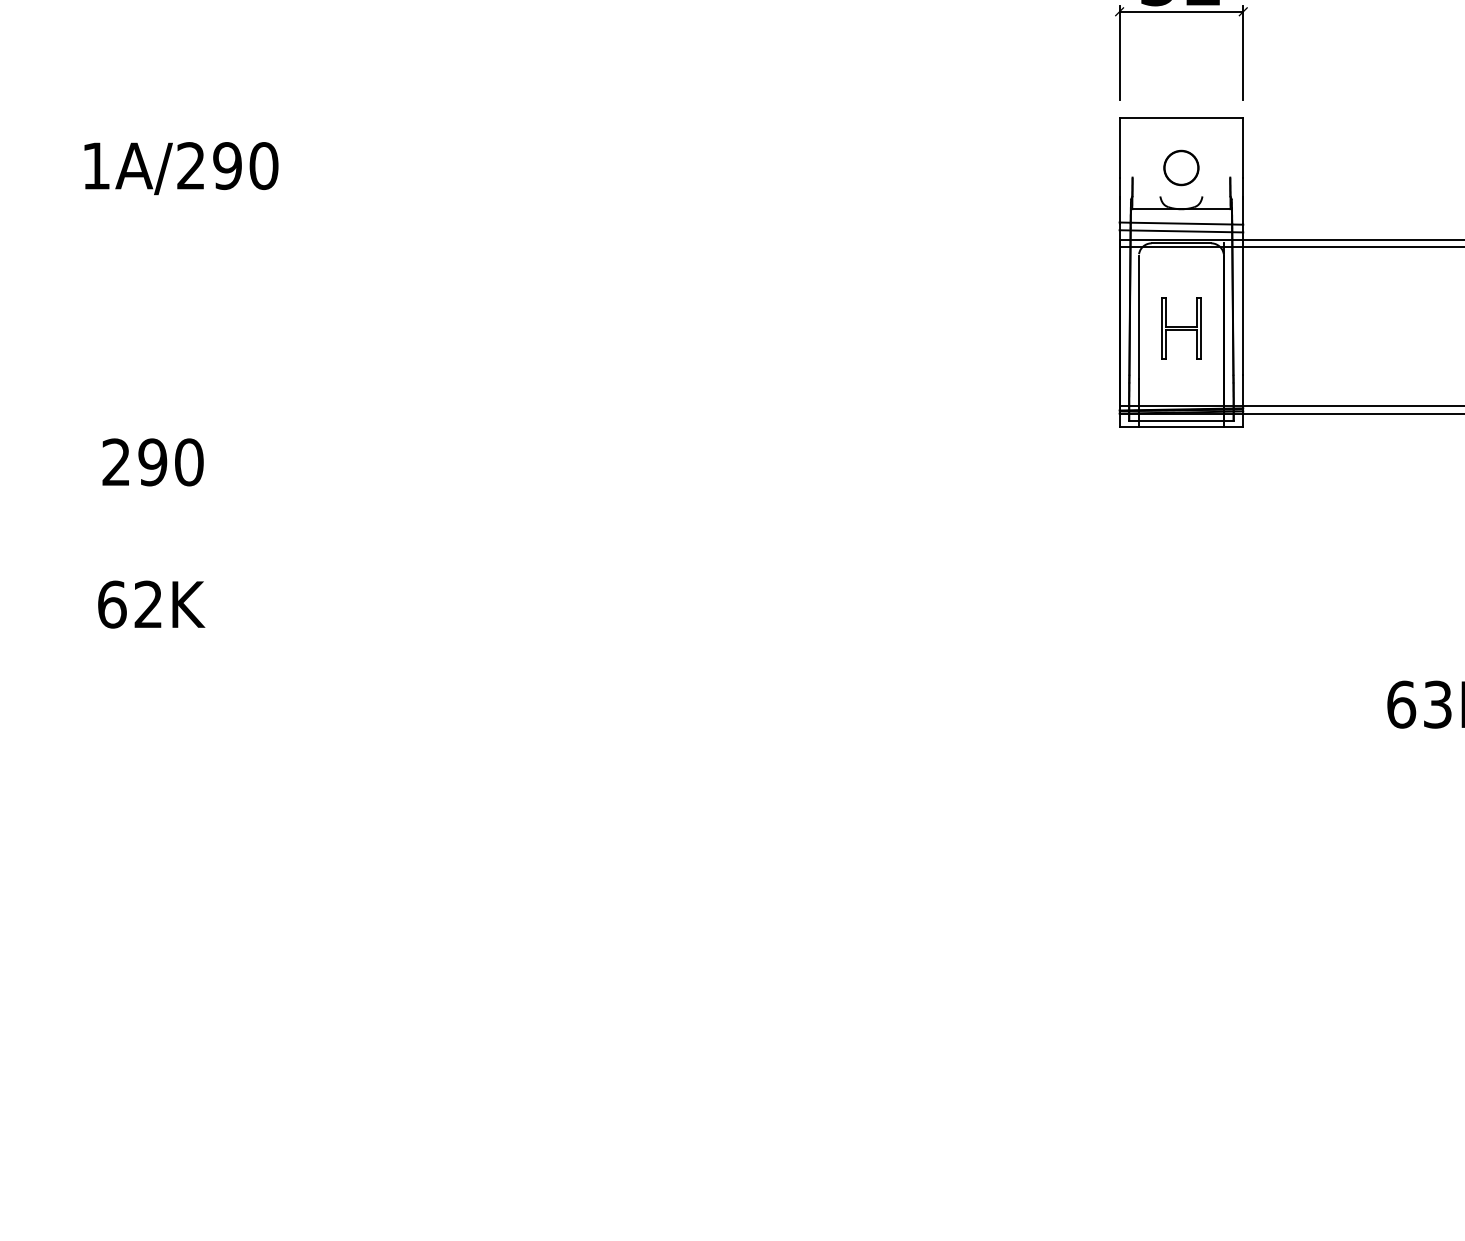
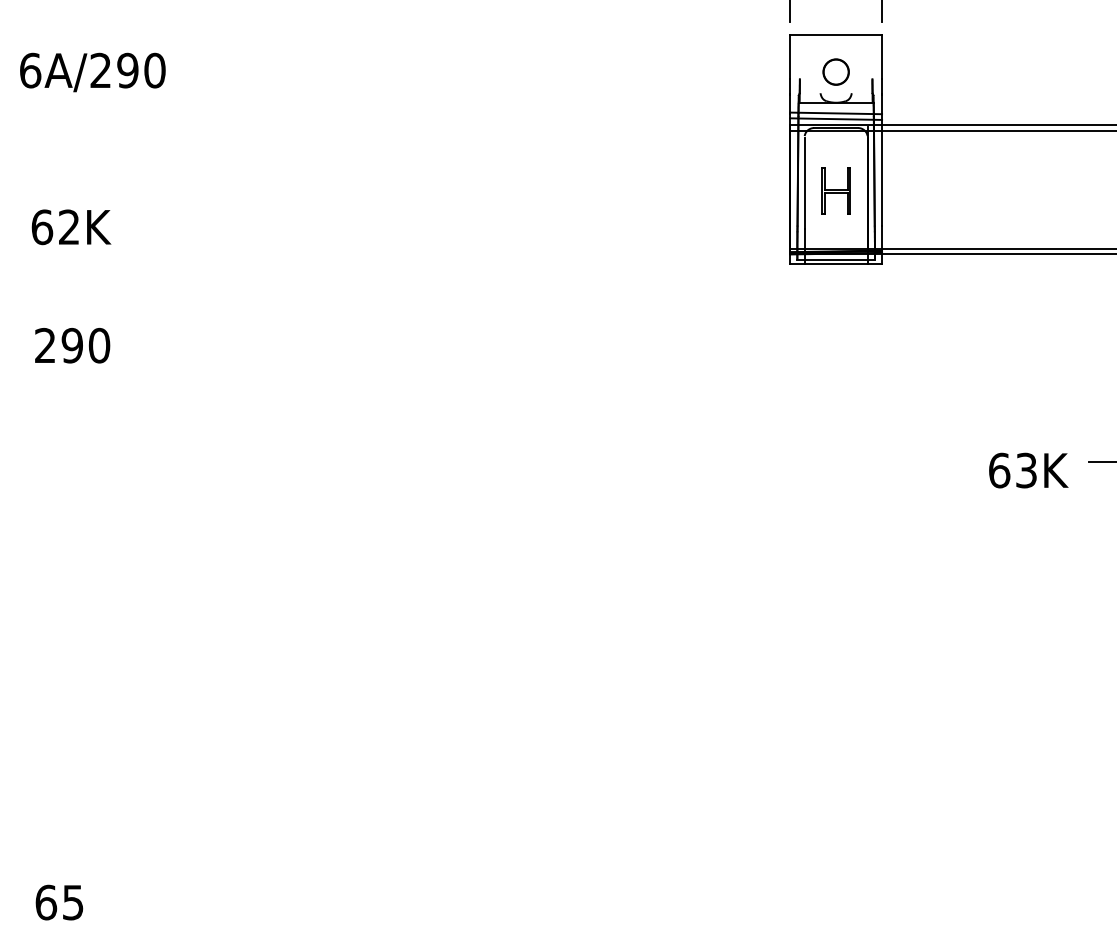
text: (96, 165) -> (30, 70), 1A/290 -> 6A/290
text: (152, 462) -> (72, 345), moved
text: (151, 604) -> (71, 227), moved

